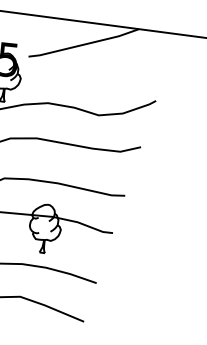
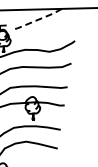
line: (83, 45) -> (37, 20), solid -> dashed

